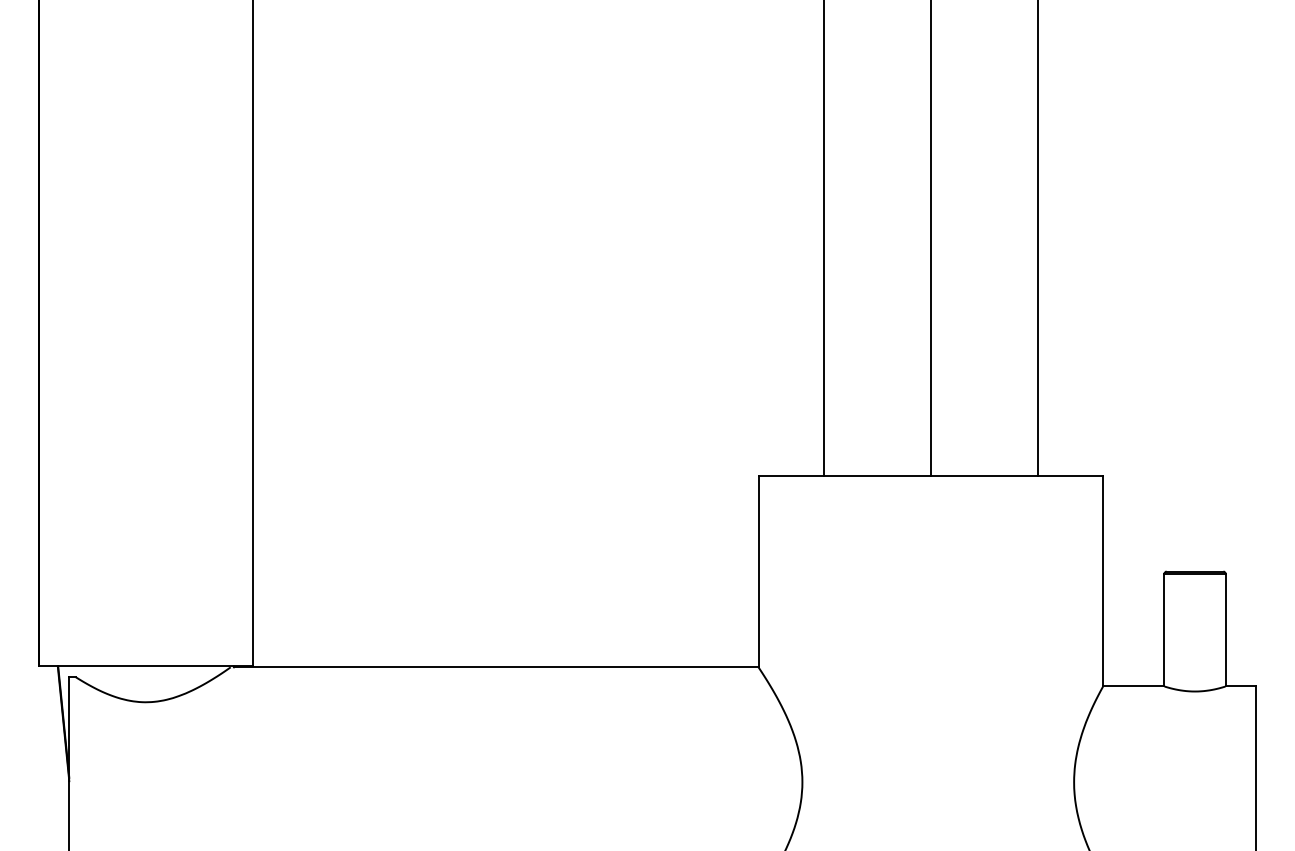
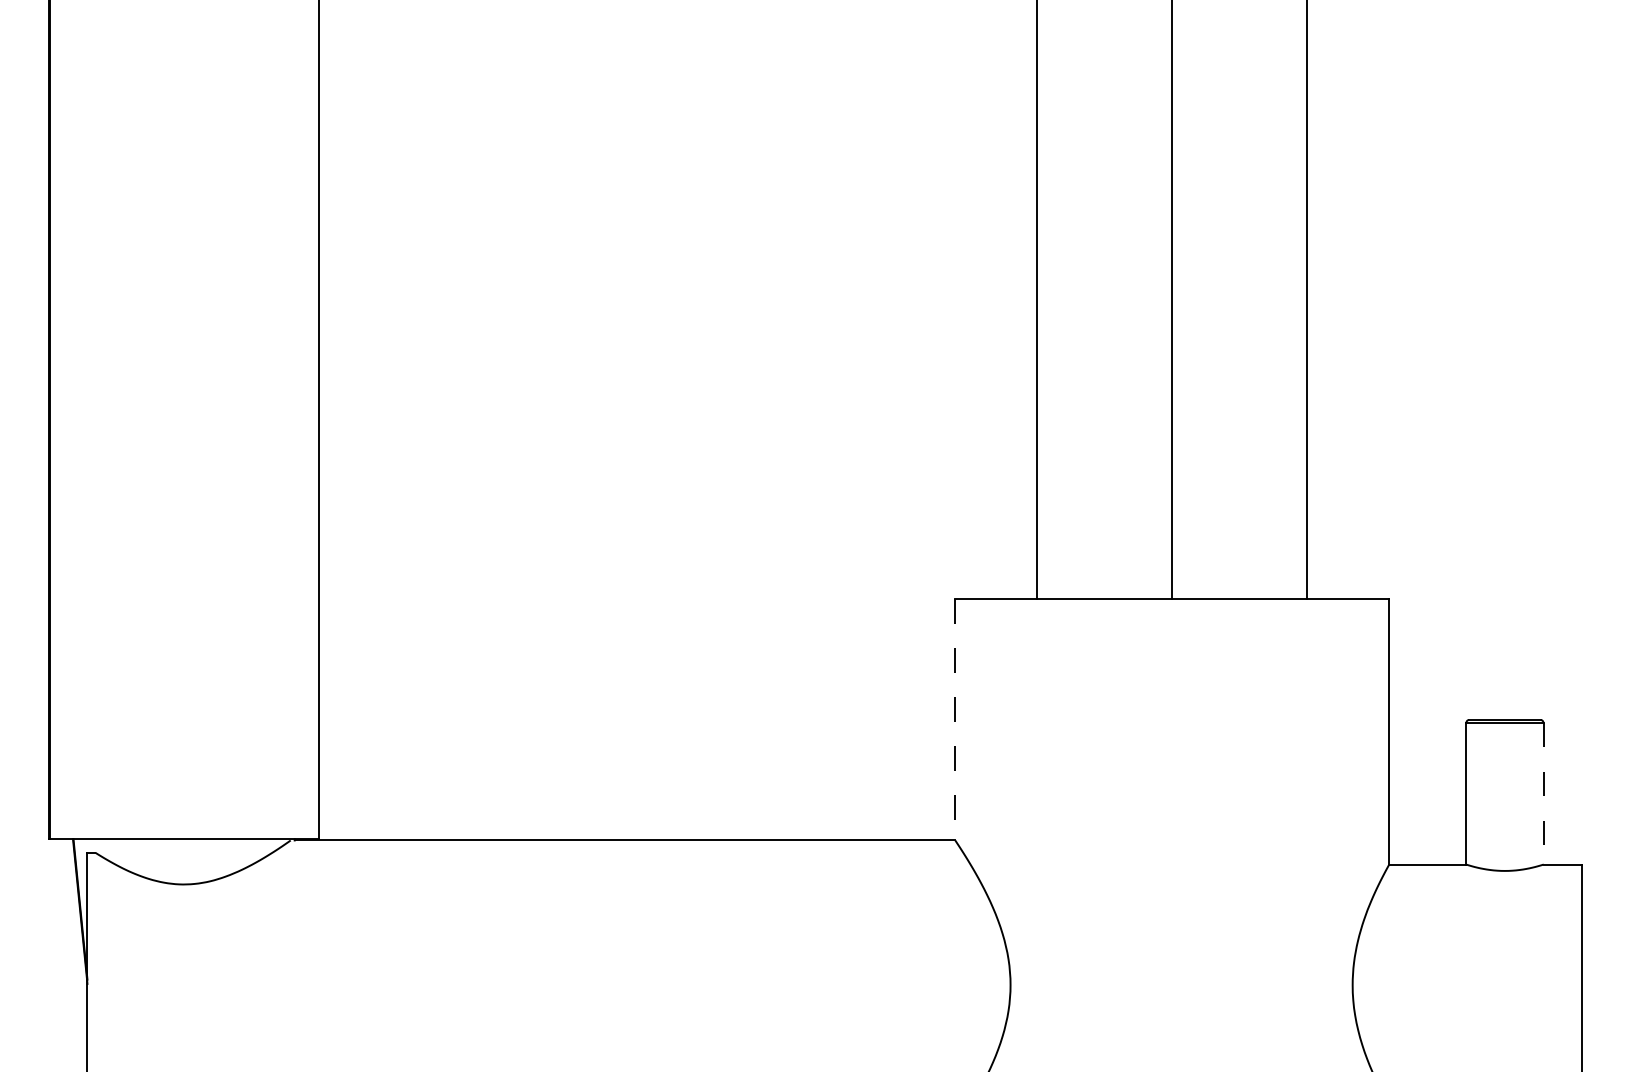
line: (758, 571) -> (955, 719), solid -> dashed
line: (1225, 630) -> (1543, 793), solid -> dashed

